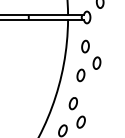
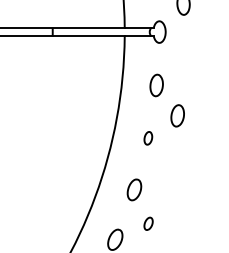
part: (80, 75) -> (147, 138), size x0.6
part: (80, 121) -> (147, 222), size x0.6

